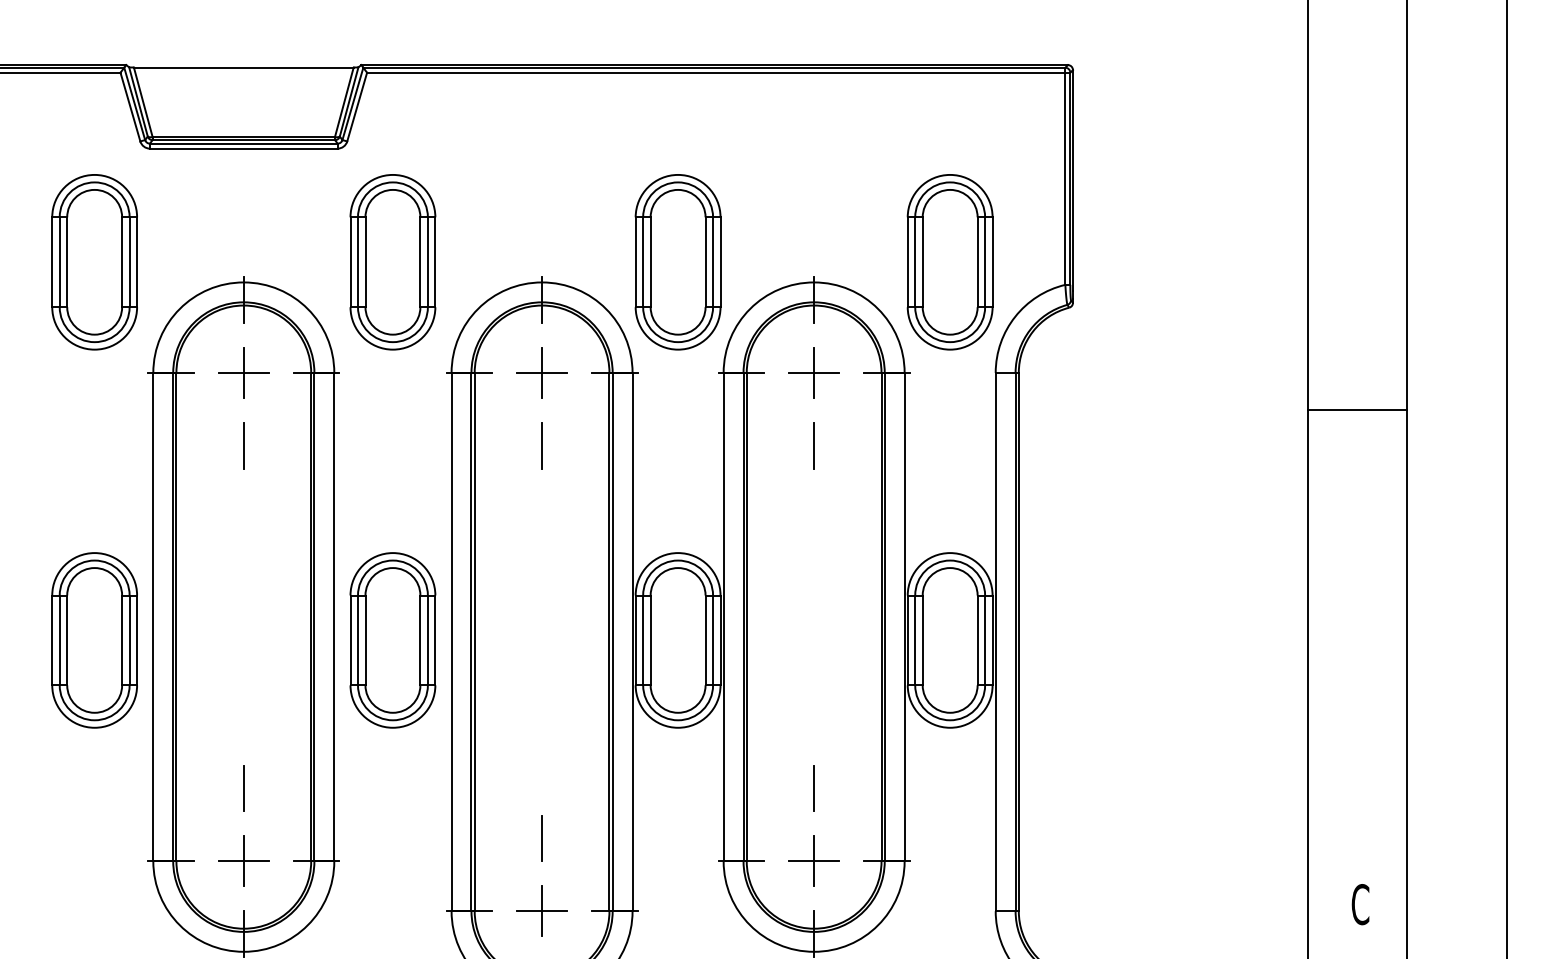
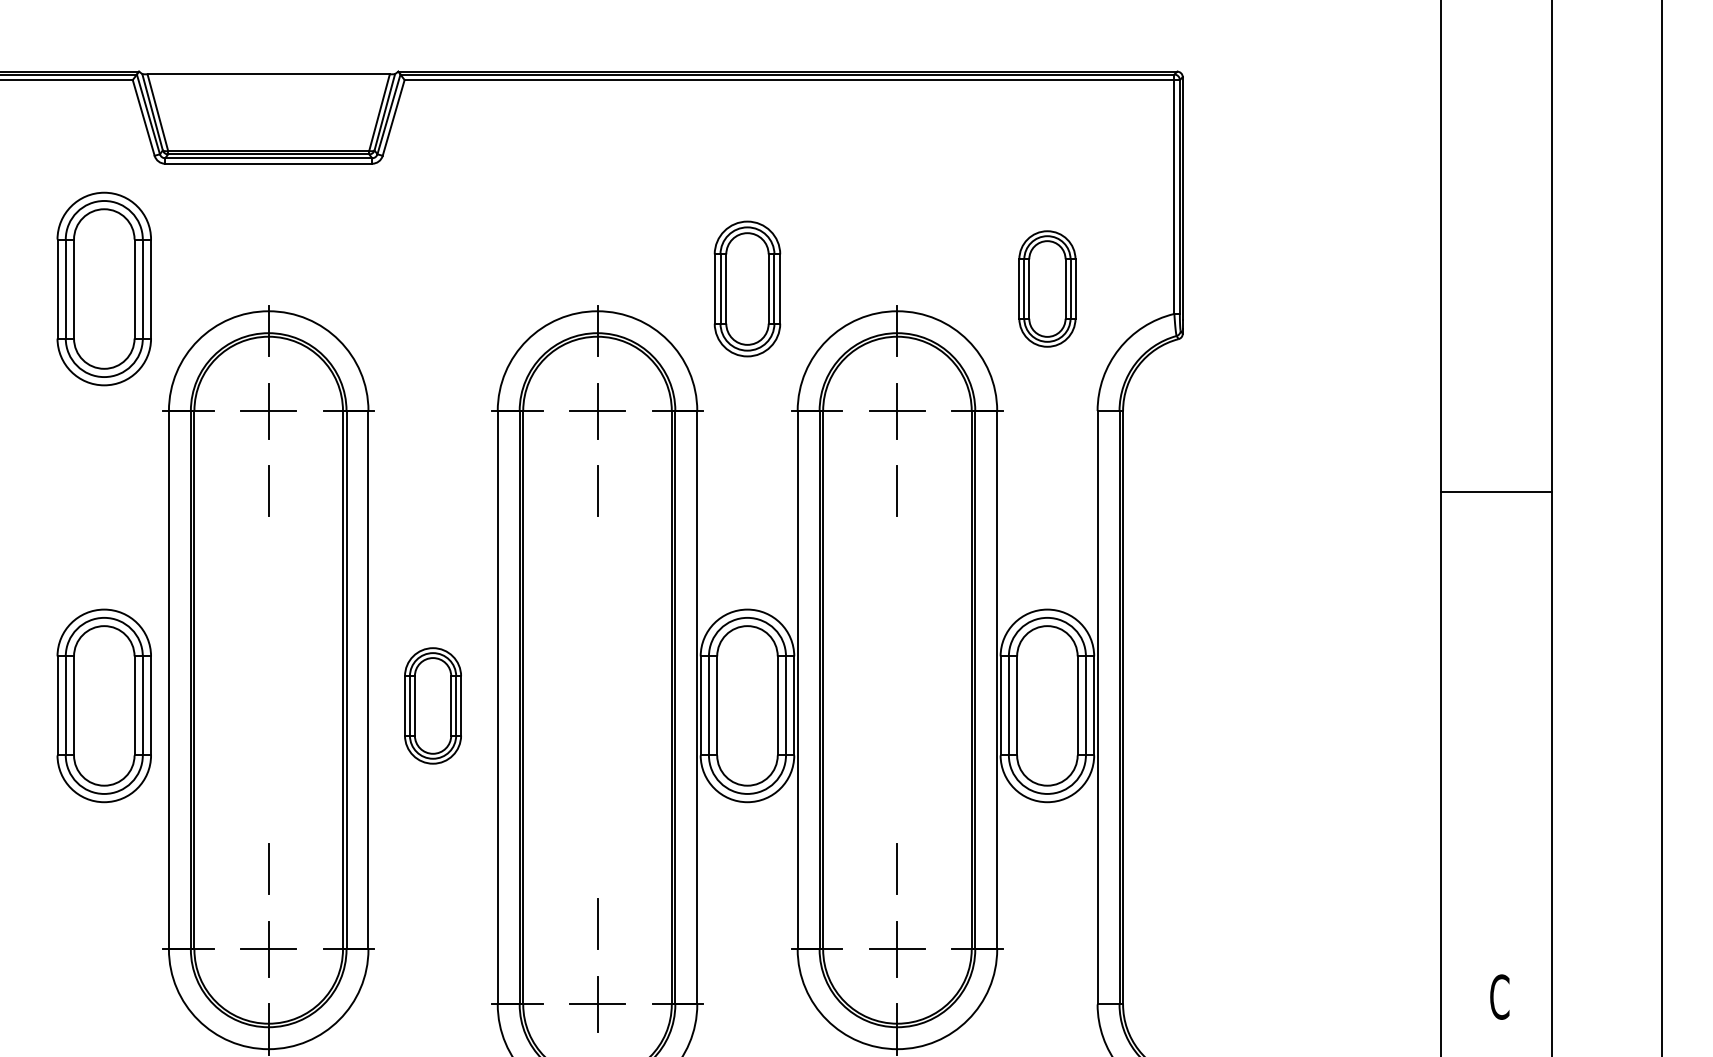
part: (392, 261) -> (432, 288), removed
part: (678, 261) -> (747, 288), size x0.7
part: (950, 261) -> (1047, 288), size x0.6
line: (1357, 409) -> (1496, 491), moved
part: (392, 640) -> (432, 705), size x0.6

